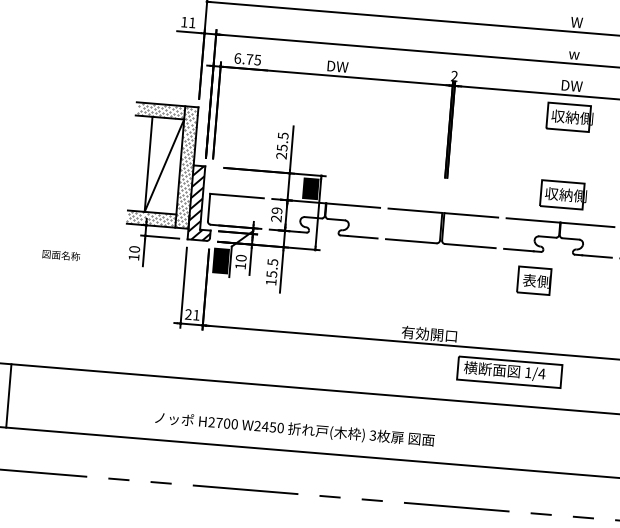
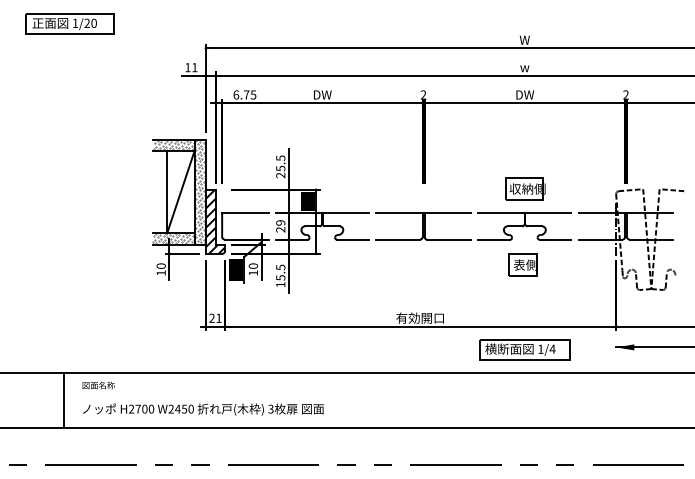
part: (569, 116) -> (525, 121), removed
text: (61, 255) -> (98, 385), moved
part: (533, 280) -> (522, 264), moved
part: (509, 371) -> (524, 349), moved
text: (294, 429) -> (203, 409), moved

